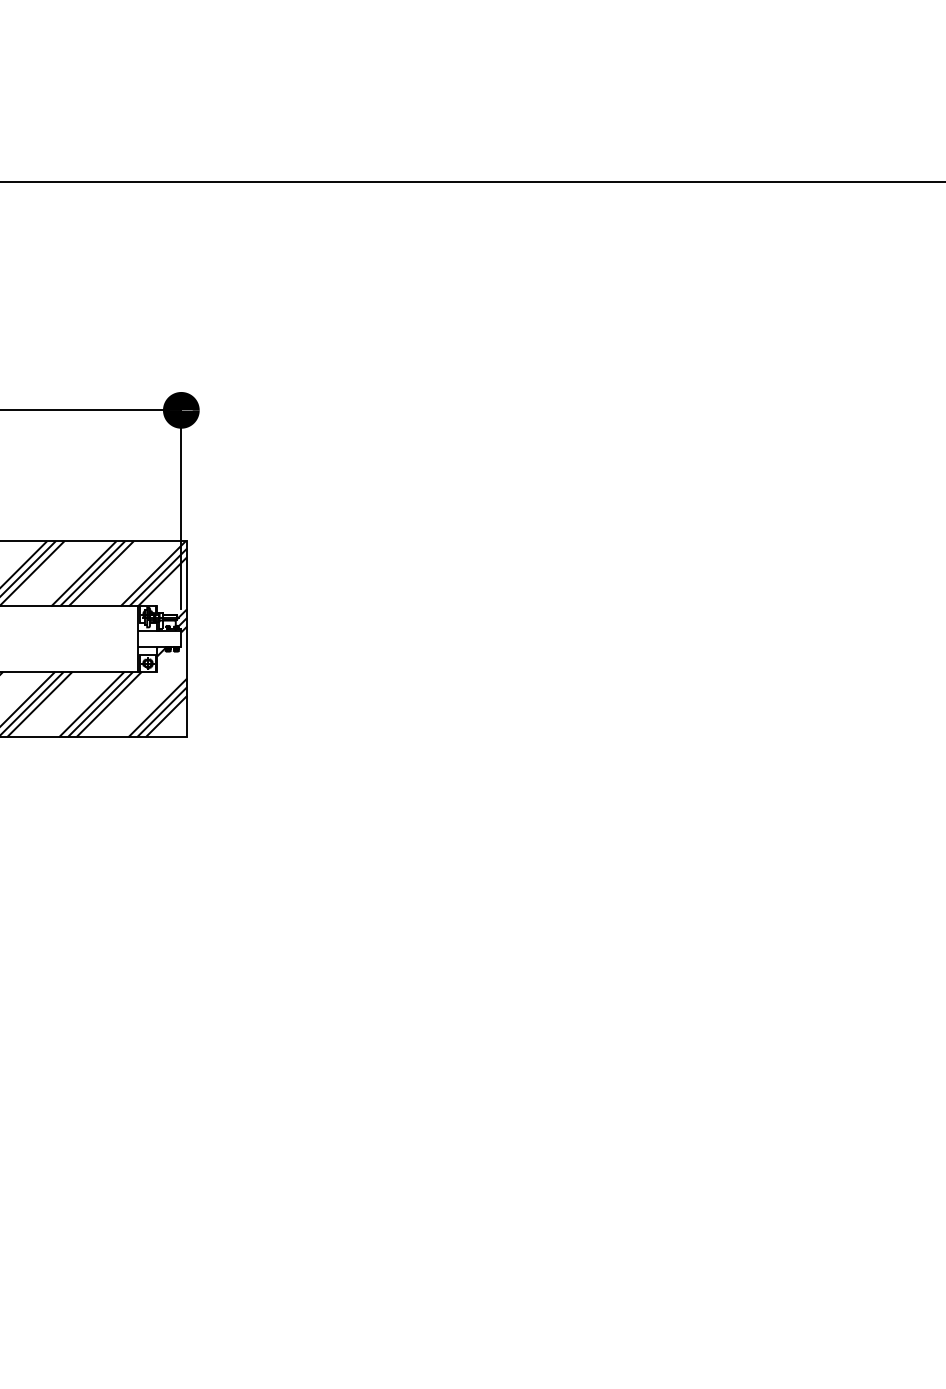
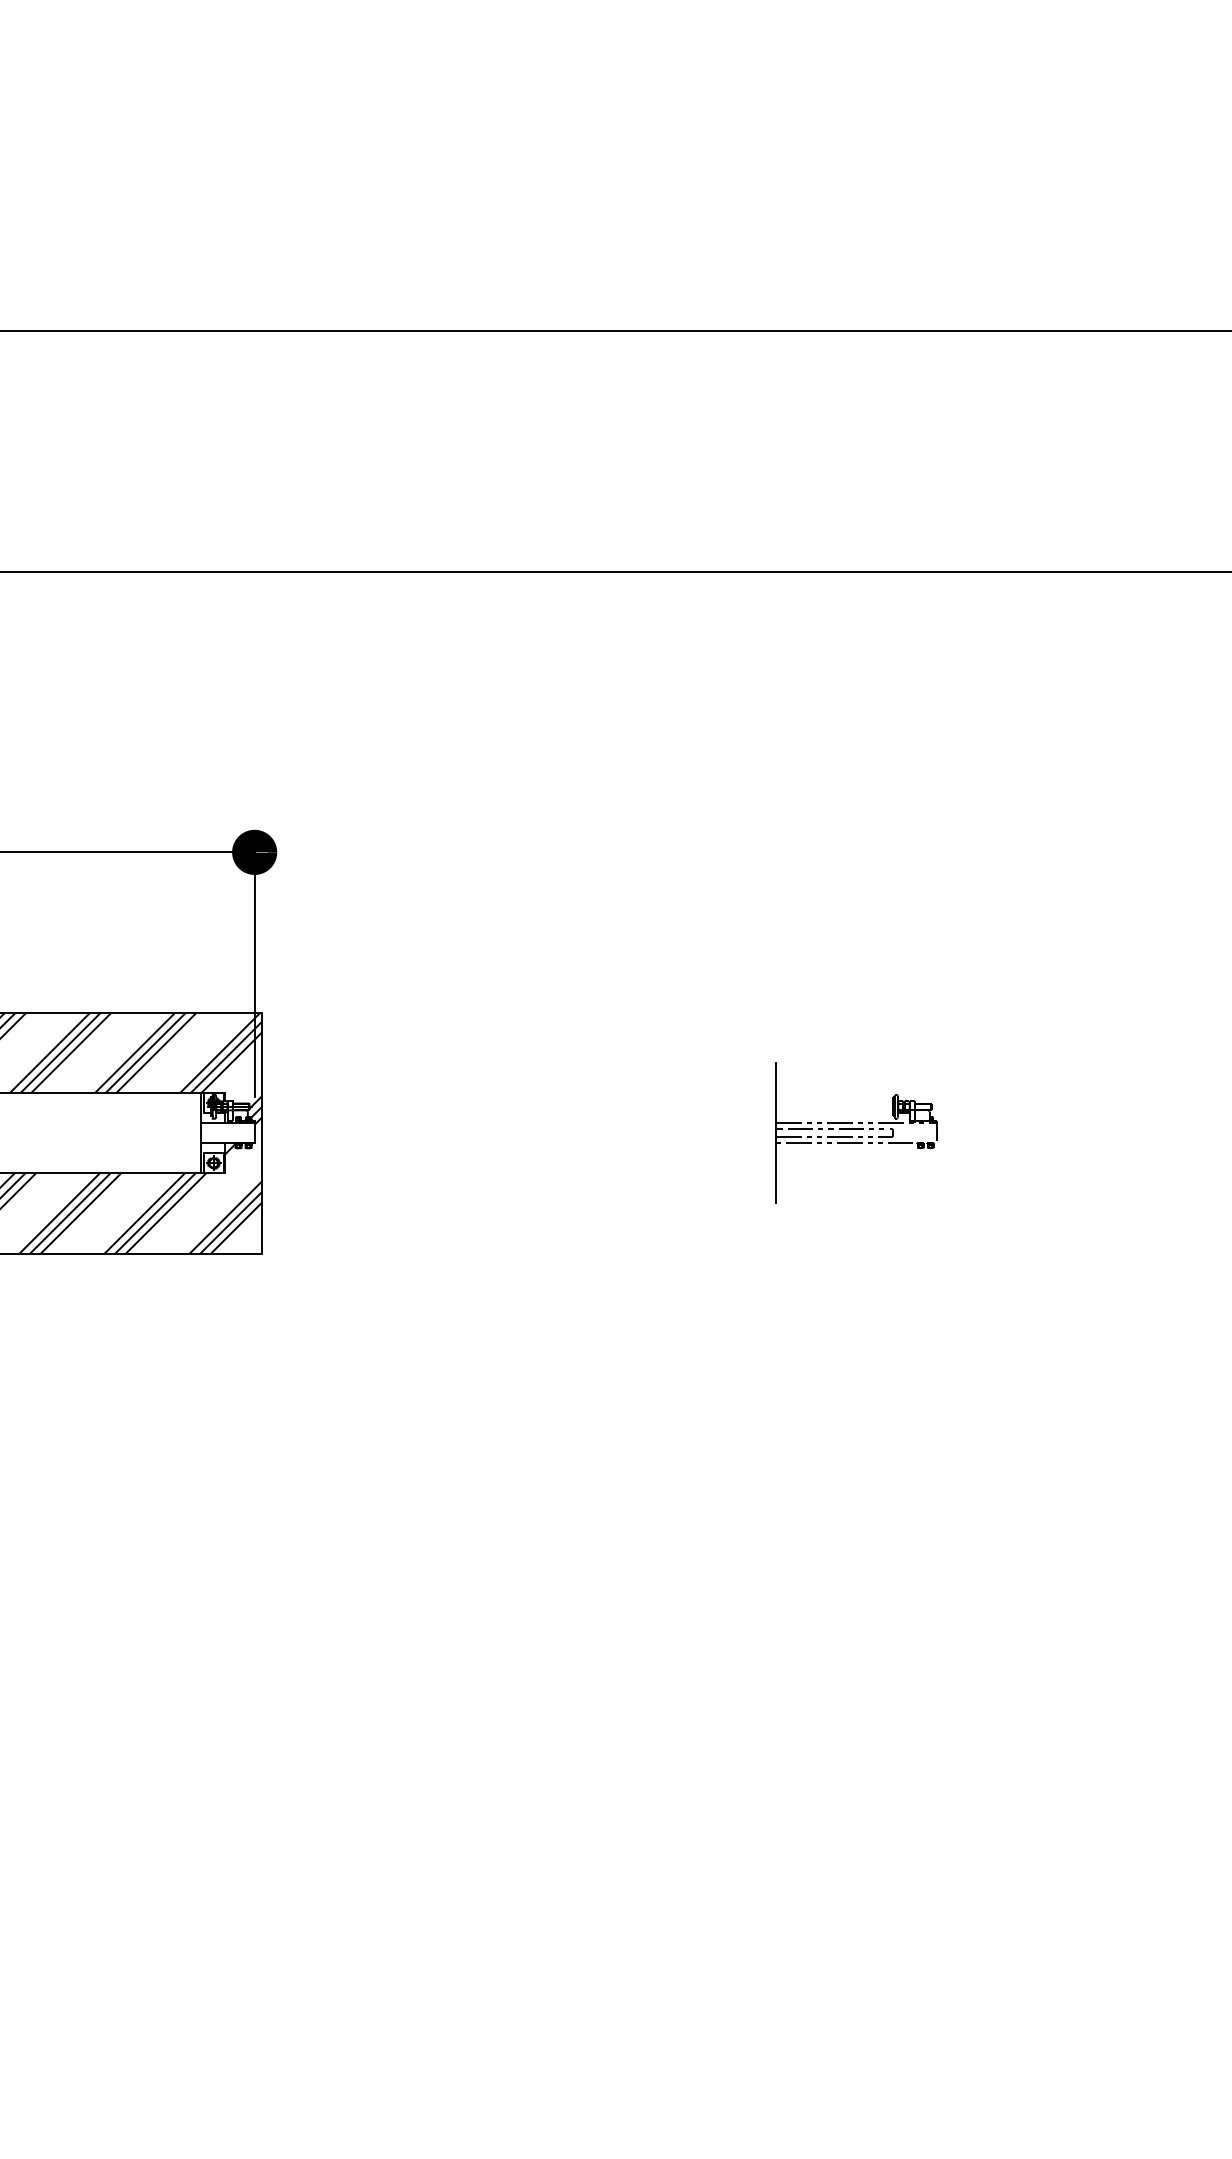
part: (671, 638) -> (856, 1132), added

